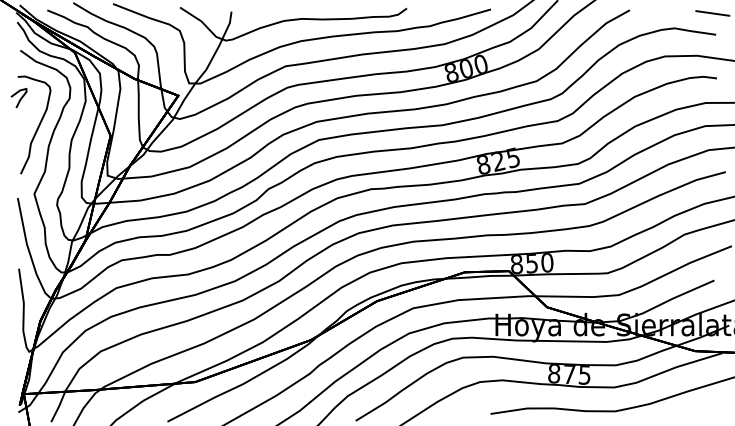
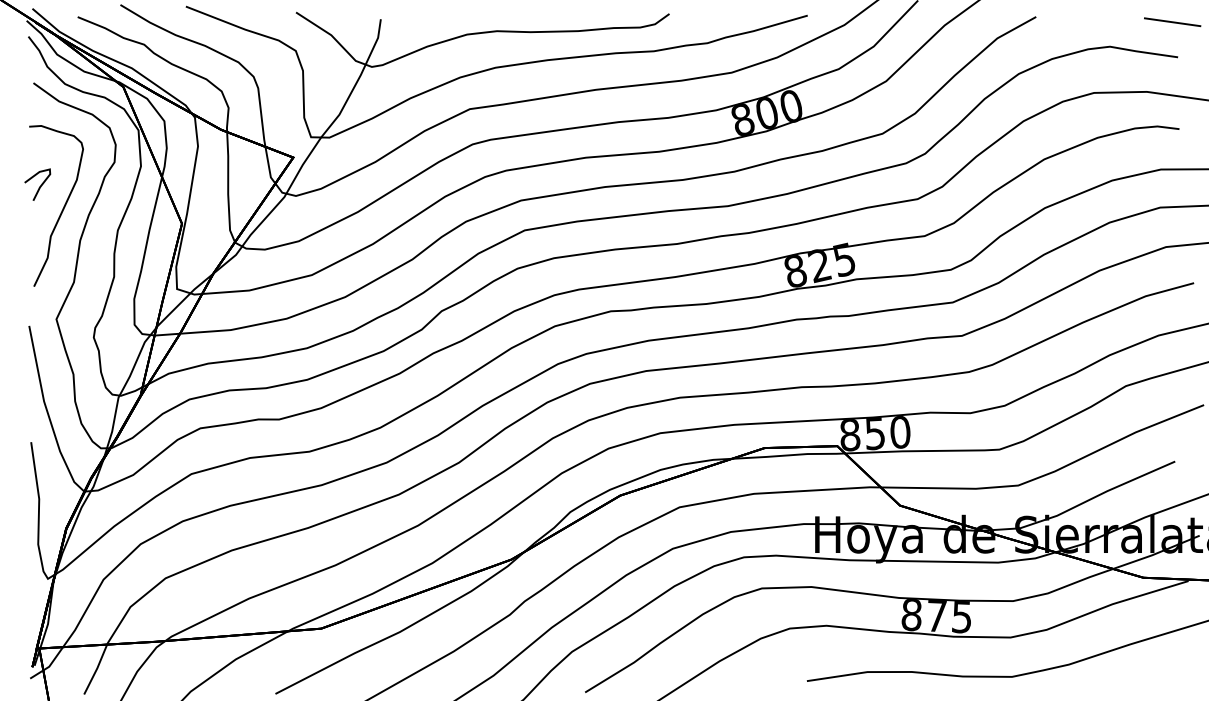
curve: (19, 99) -> (38, 186), moved

